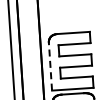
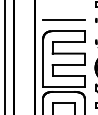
line: (68, 22) -> (64, 20), added
line: (50, 65) -> (43, 62), dashed -> solid

